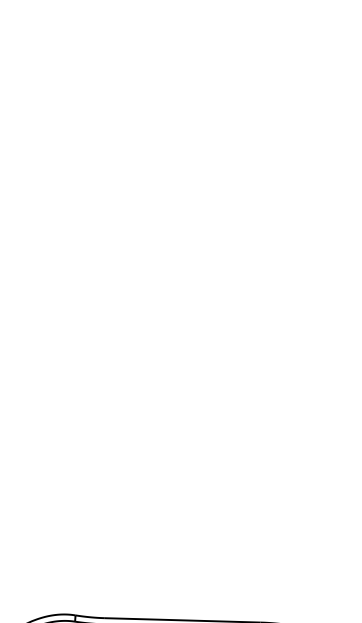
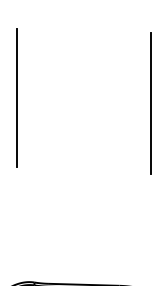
line: (36, 214) -> (16, 98), added
line: (328, 223) -> (150, 102), added

